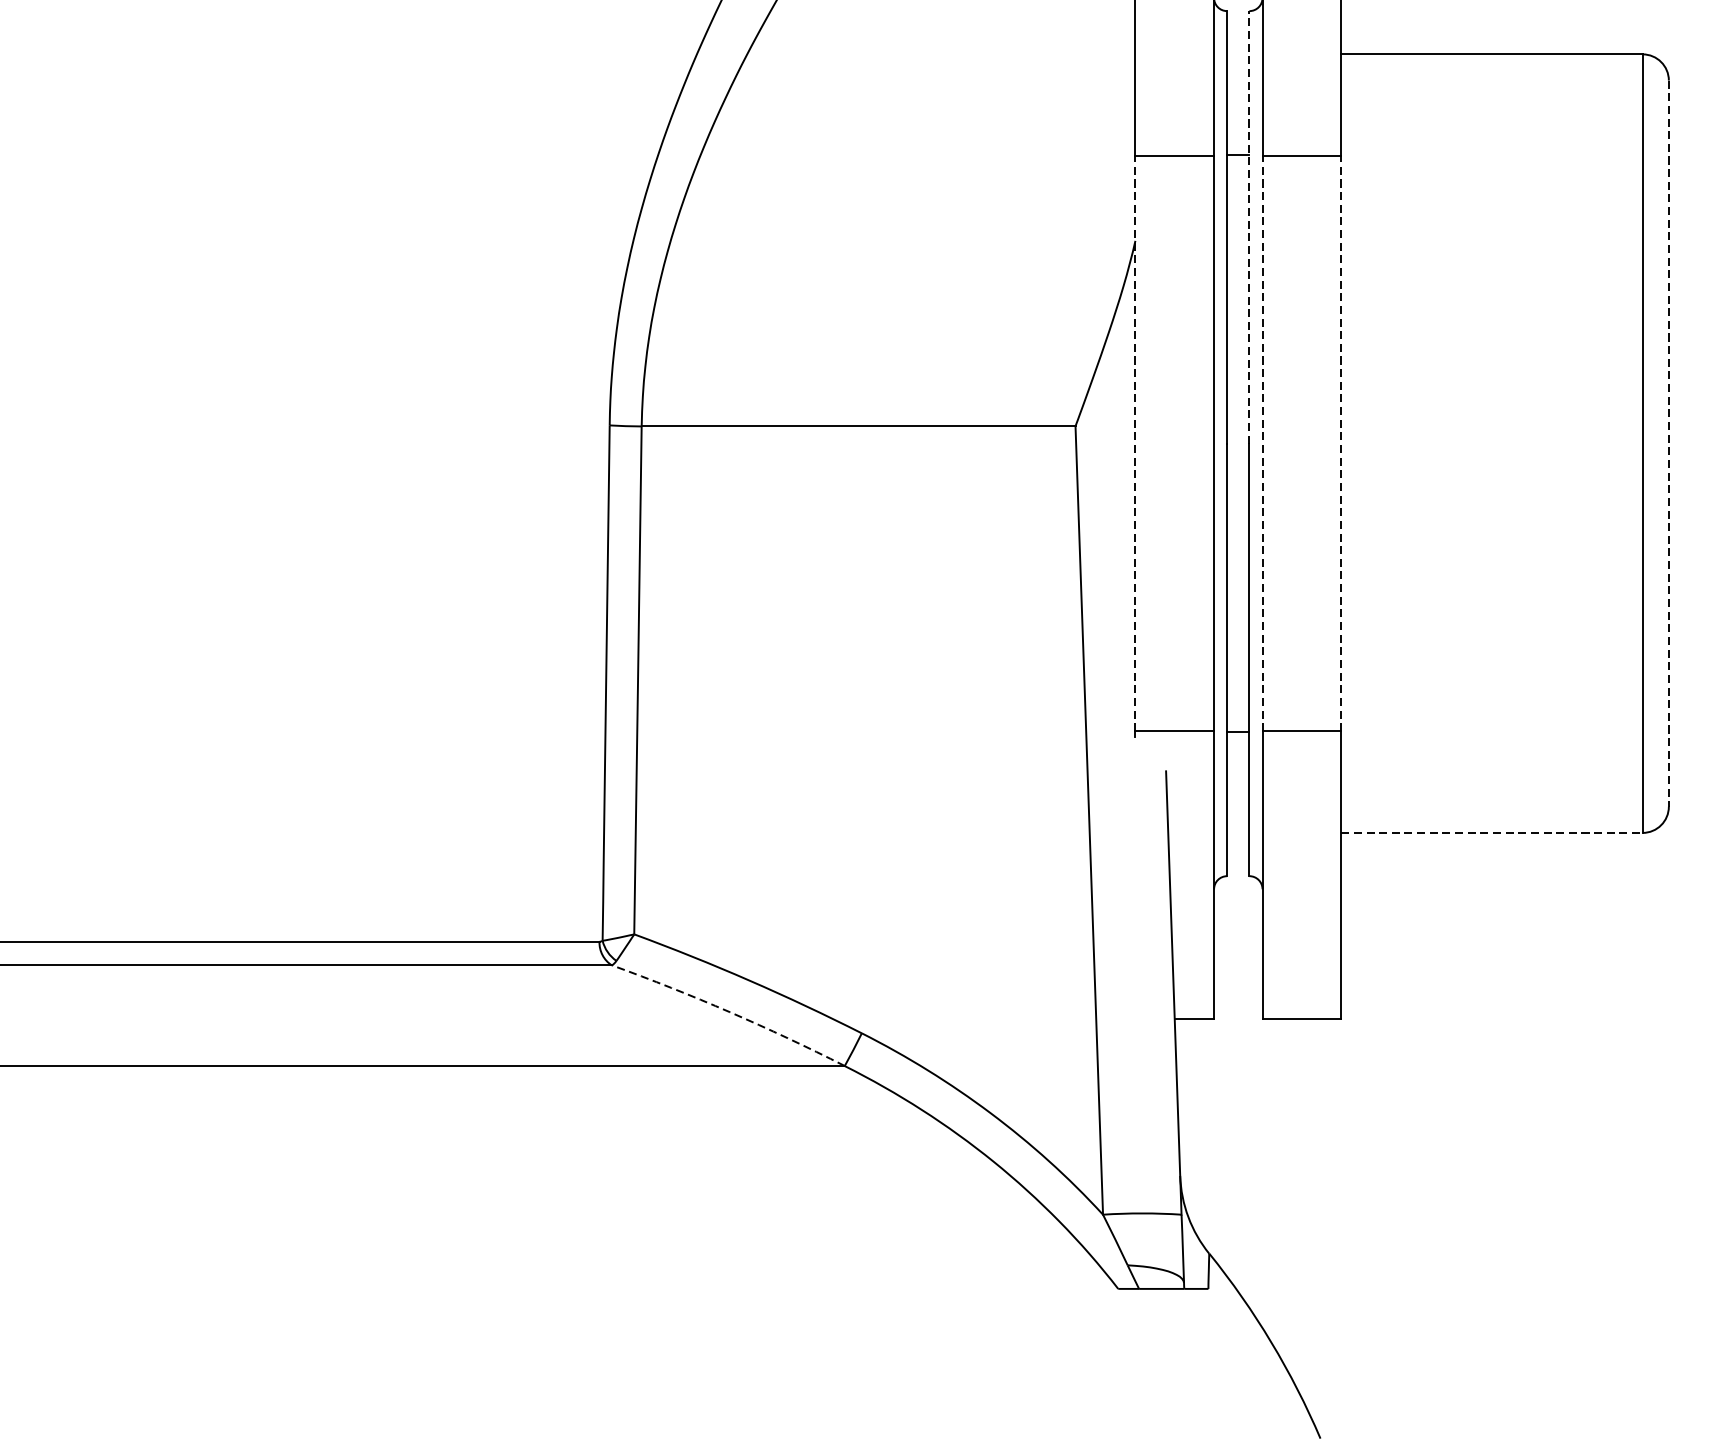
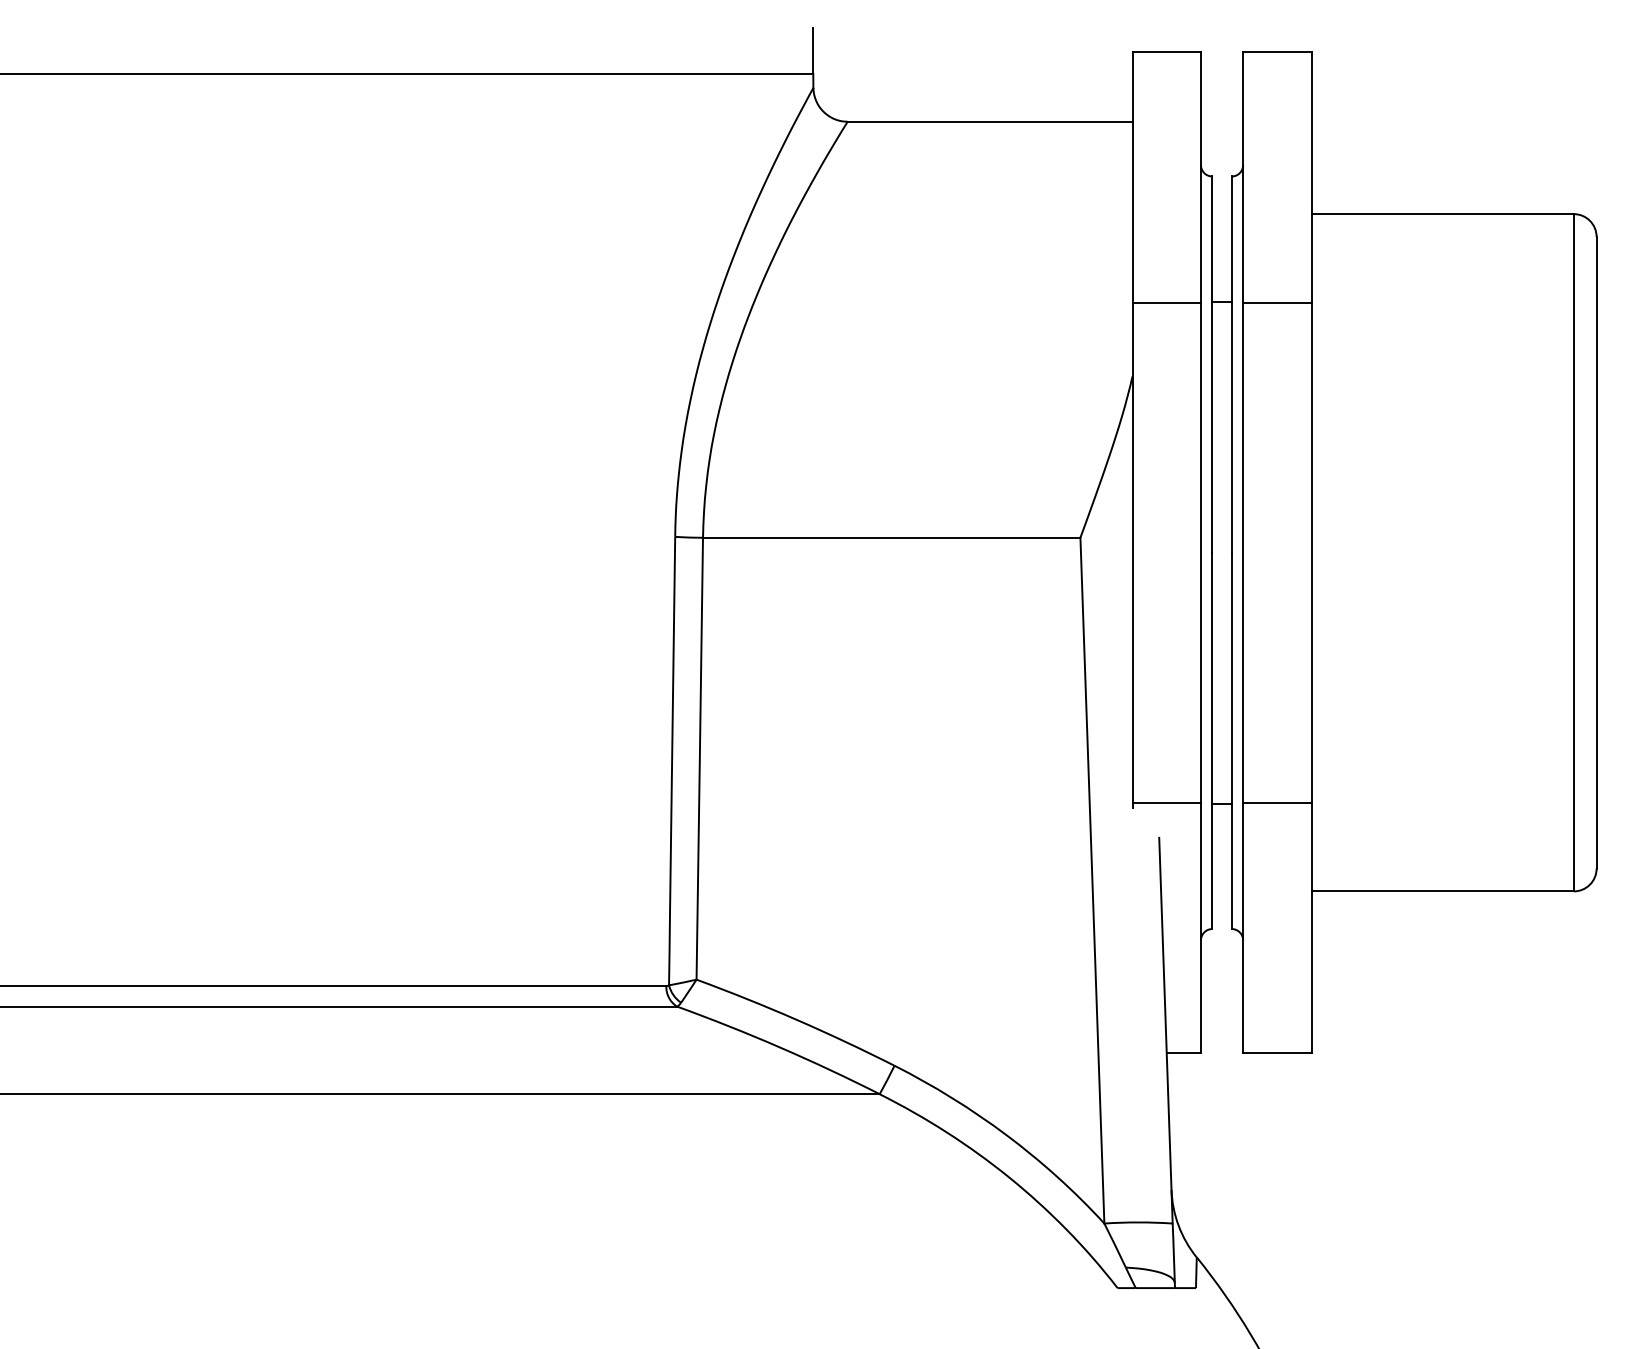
line: (1249, 227) -> (1231, 364), dashed -> solid
line: (1135, 443) -> (1132, 552), dashed -> solid
line: (1262, 443) -> (1243, 552), dashed -> solid
line: (1341, 443) -> (1311, 552), dashed -> solid
line: (1668, 443) -> (1596, 552), dashed -> solid
line: (1492, 833) -> (1443, 891), dashed -> solid
arc: (729, 1012) -> (779, 1047), dashed -> solid

